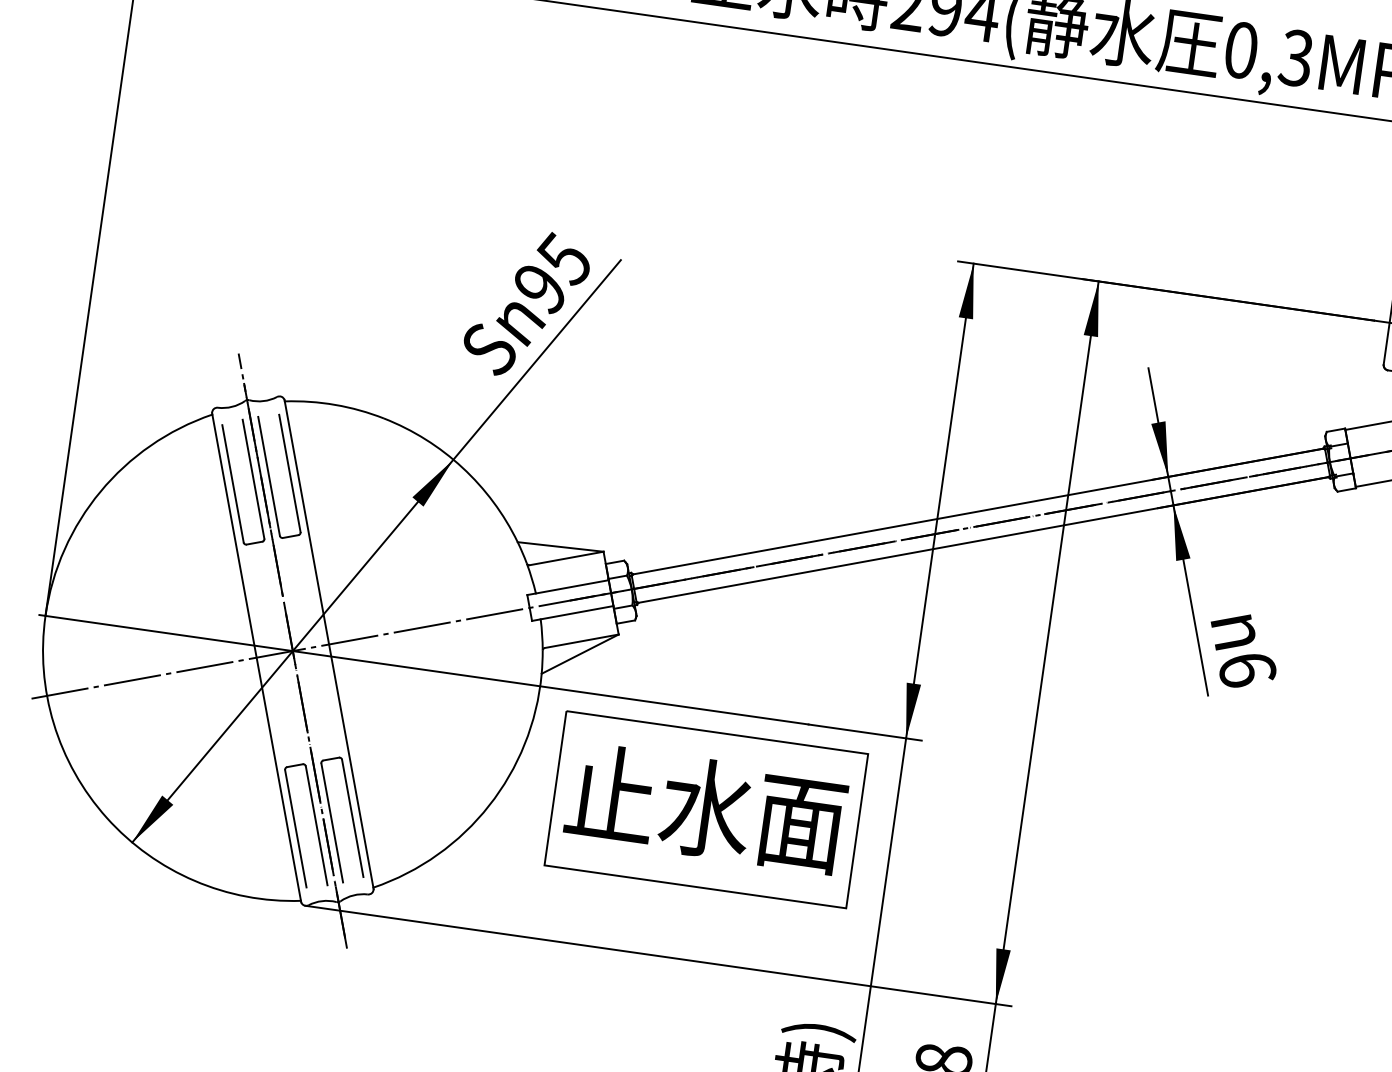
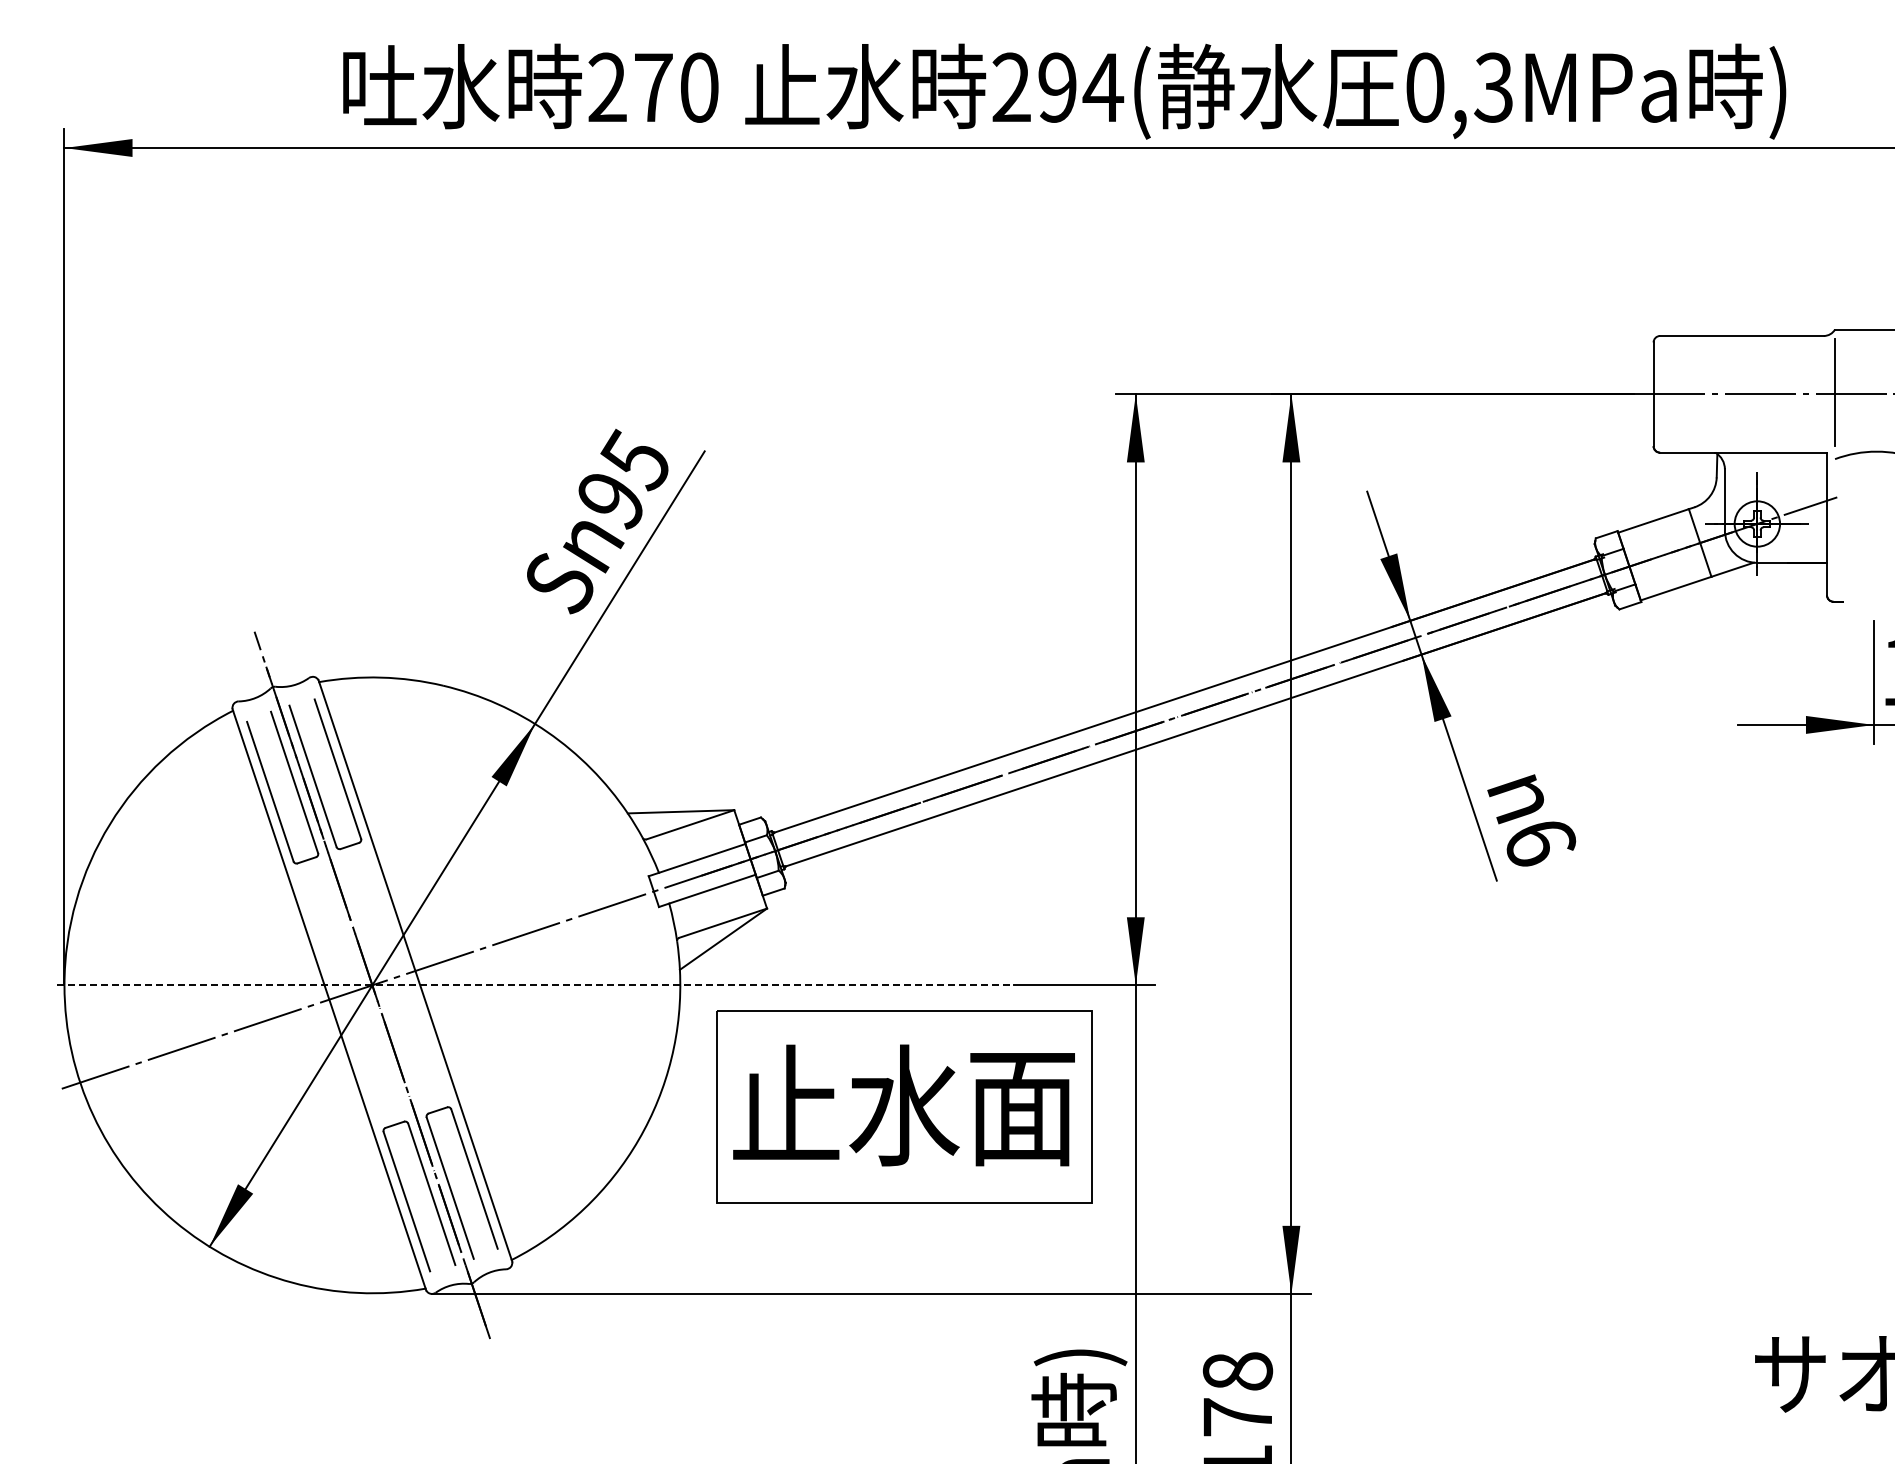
line: (423, 669) -> (535, 985), solid -> dashed

